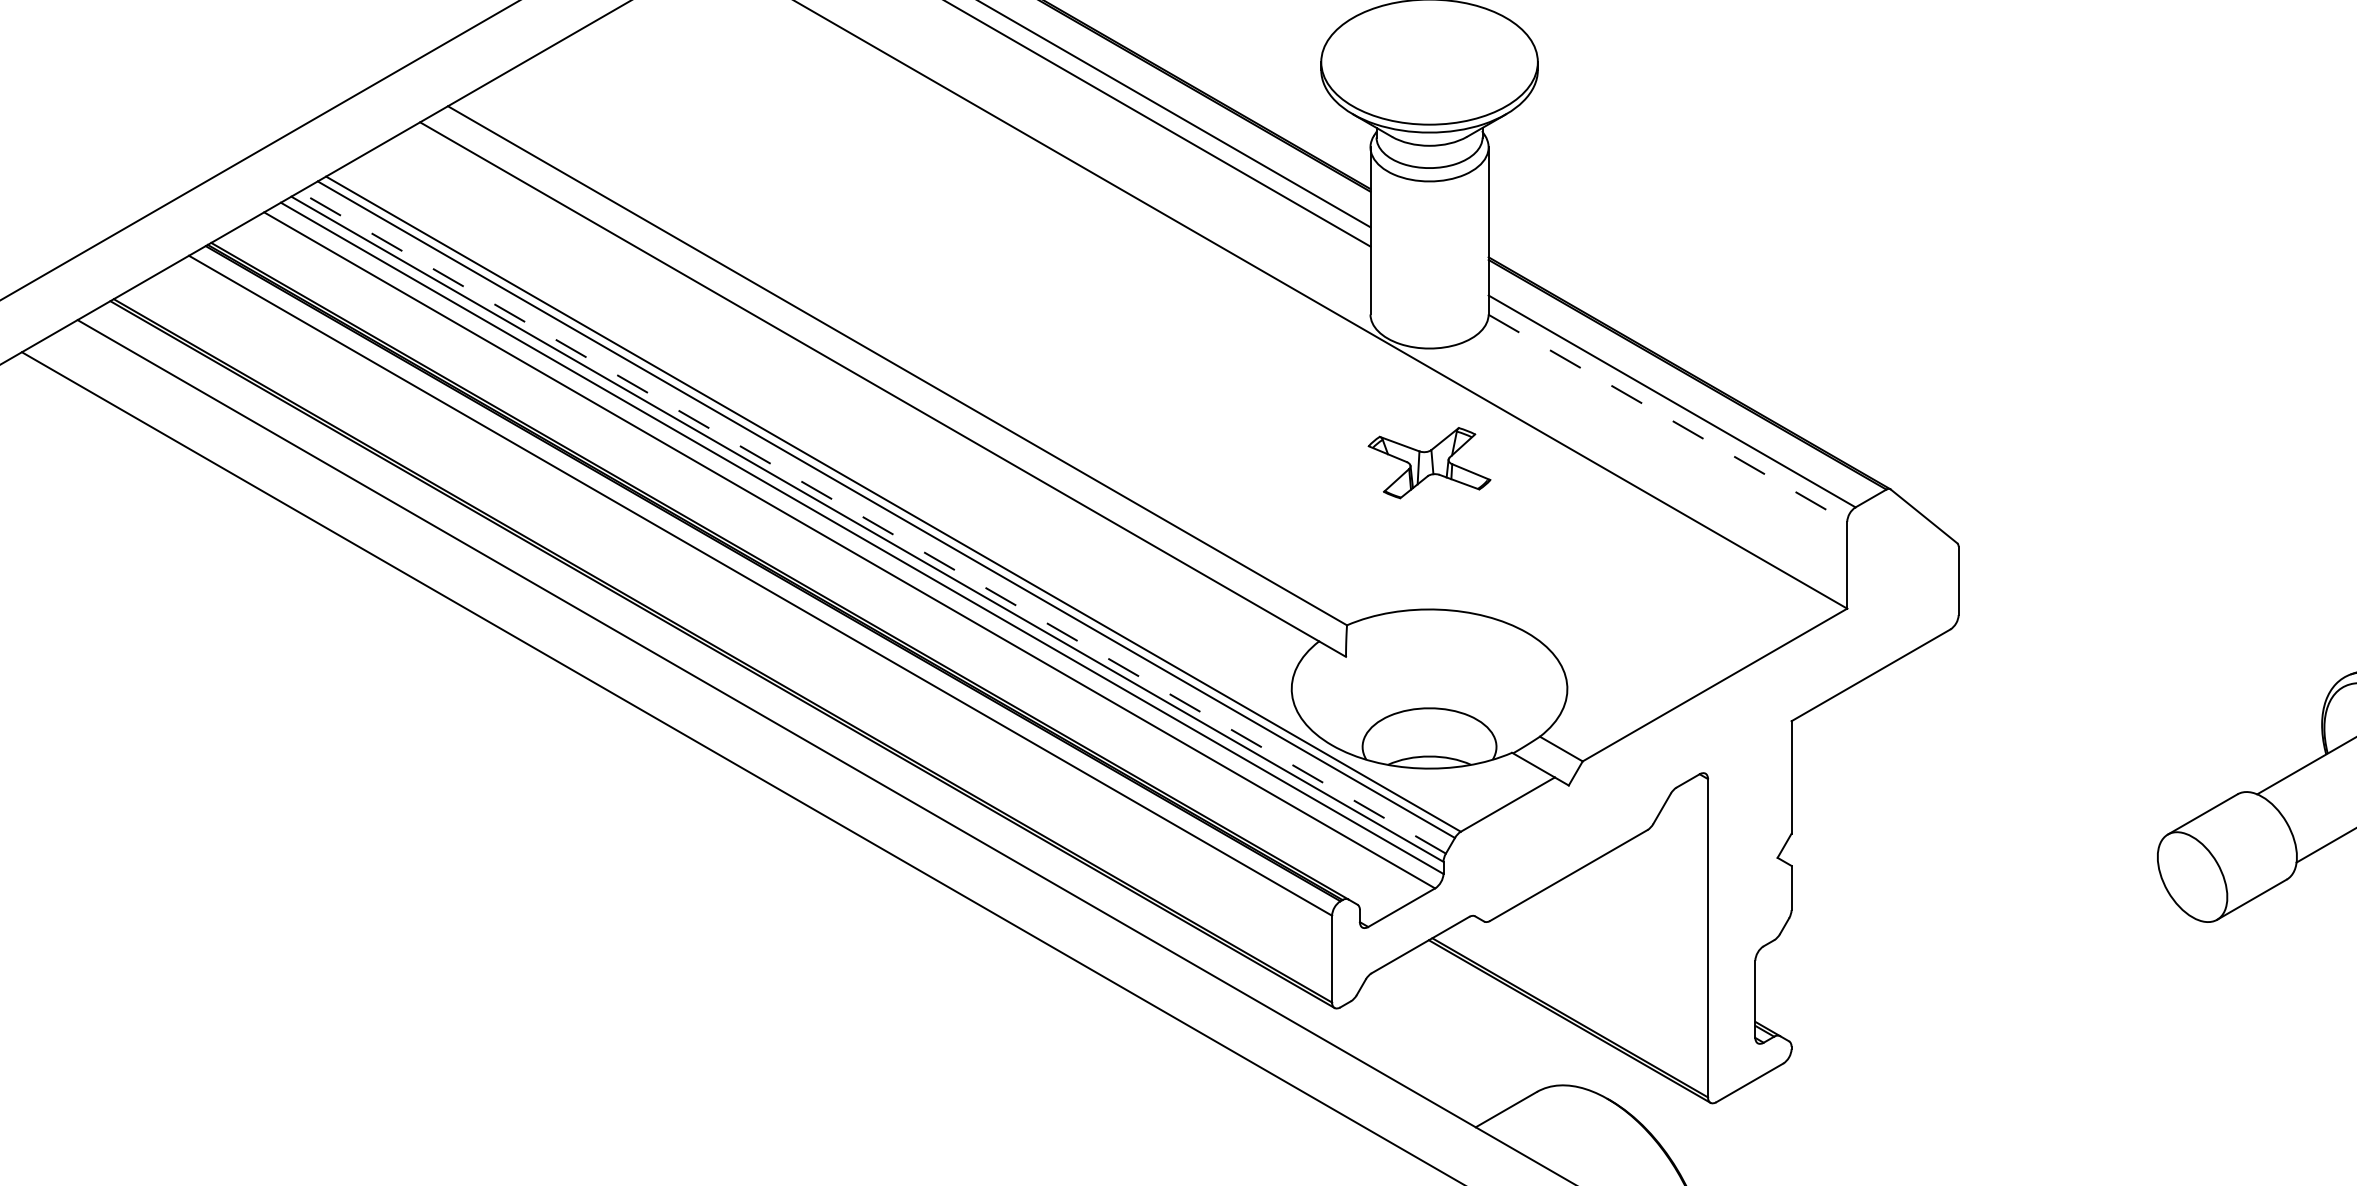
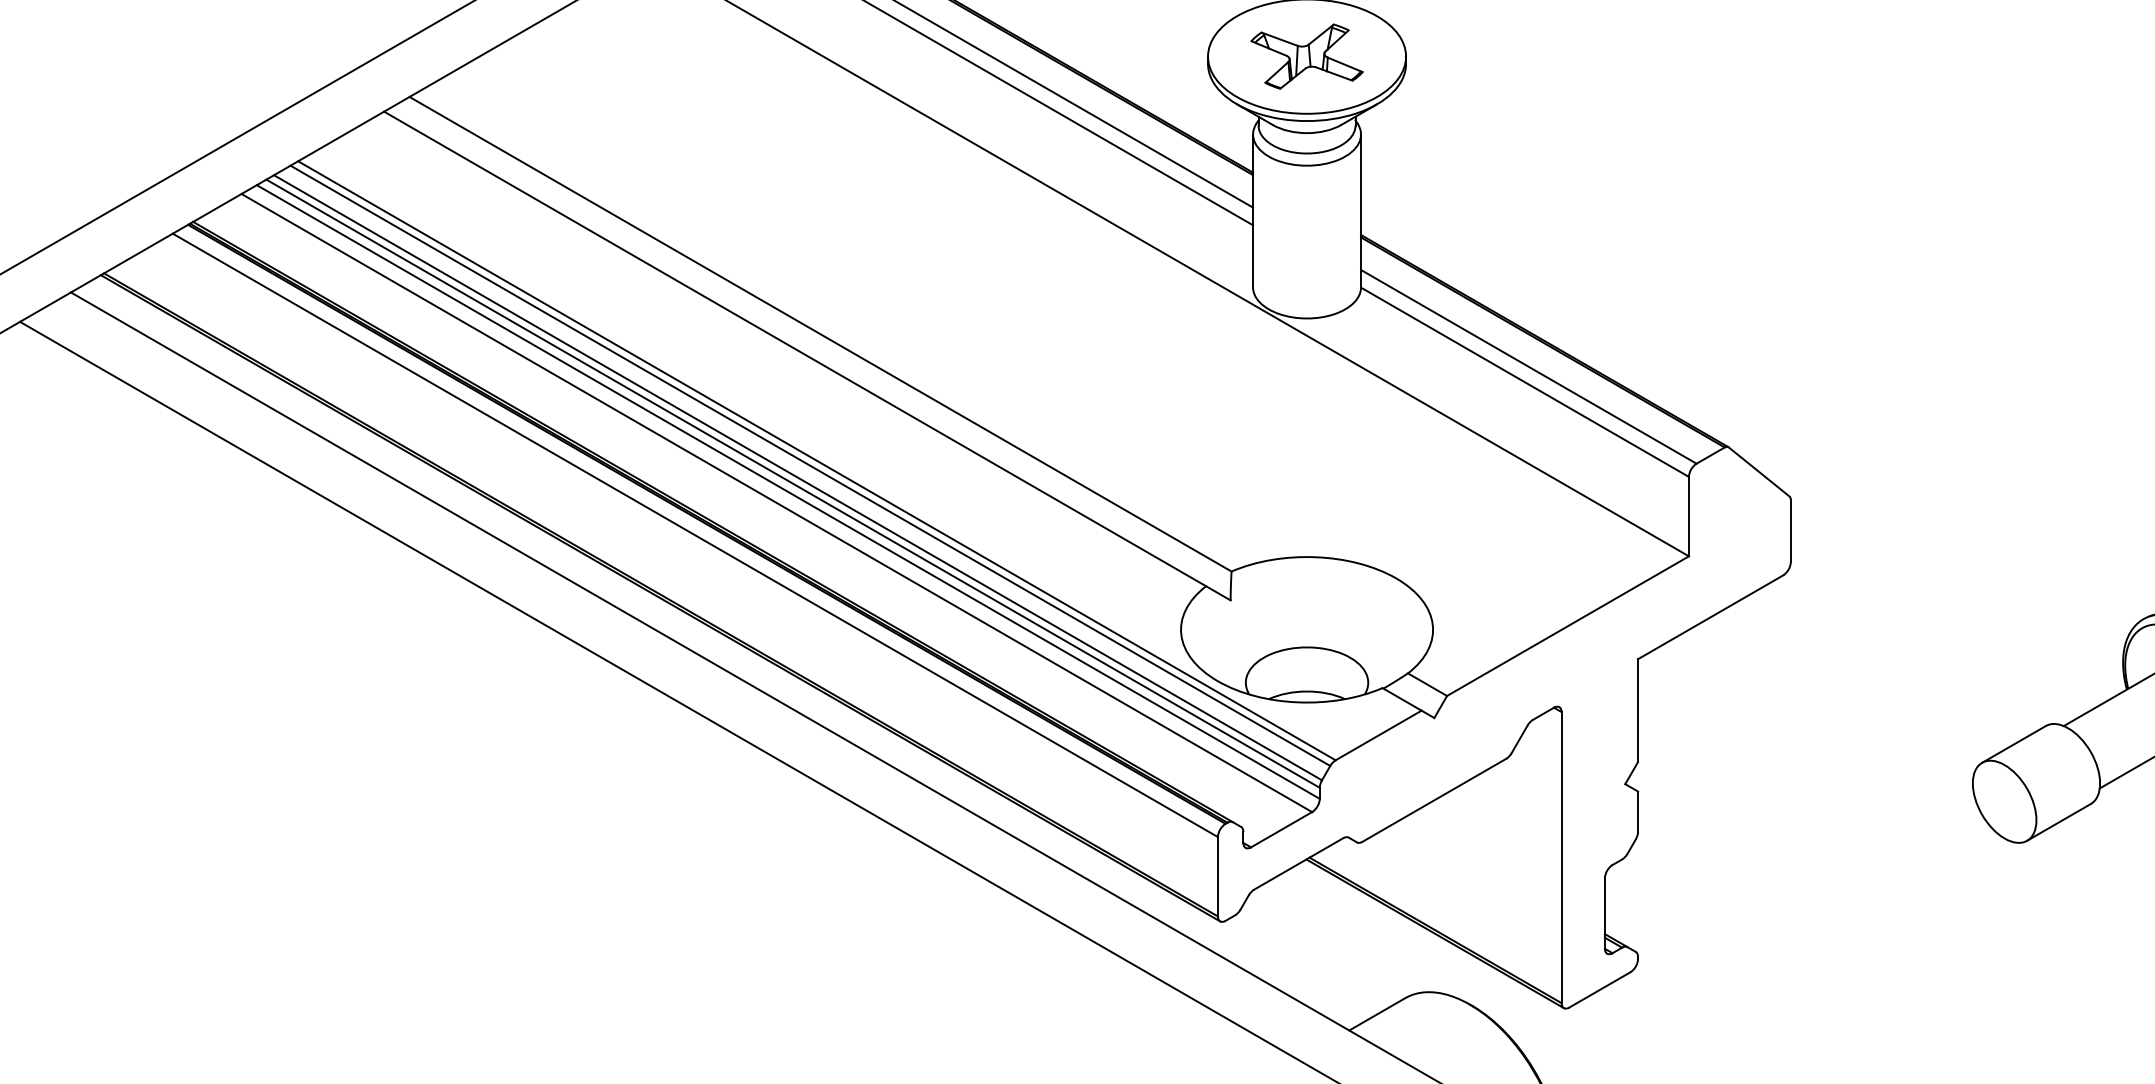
line: (1668, 418) -> (1525, 382), dashed -> solid
part: (1429, 463) -> (1306, 56), moved
line: (872, 522) -> (797, 477), dashed -> solid

